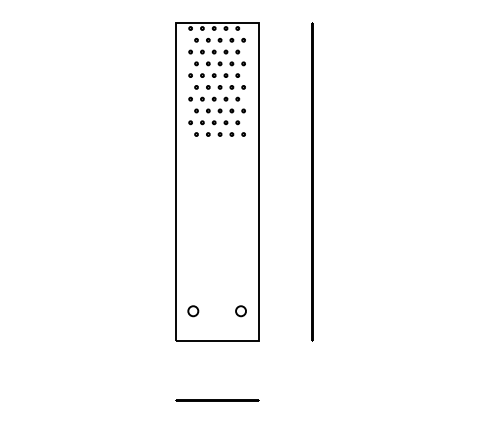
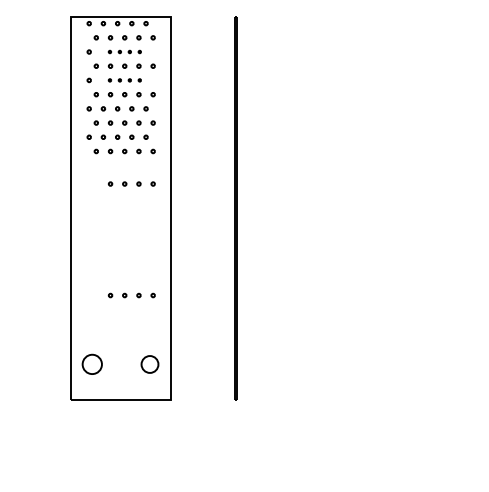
part: (220, 51) -> (125, 51), size x0.7
part: (220, 75) -> (125, 80), size x0.7
part: (225, 161) -> (131, 184), added
part: (225, 253) -> (131, 294), added
circle: (193, 311) -> (92, 364), size x1.6
circle: (240, 311) -> (149, 364), size x1.4
line: (217, 400) -> (121, 472), removed

